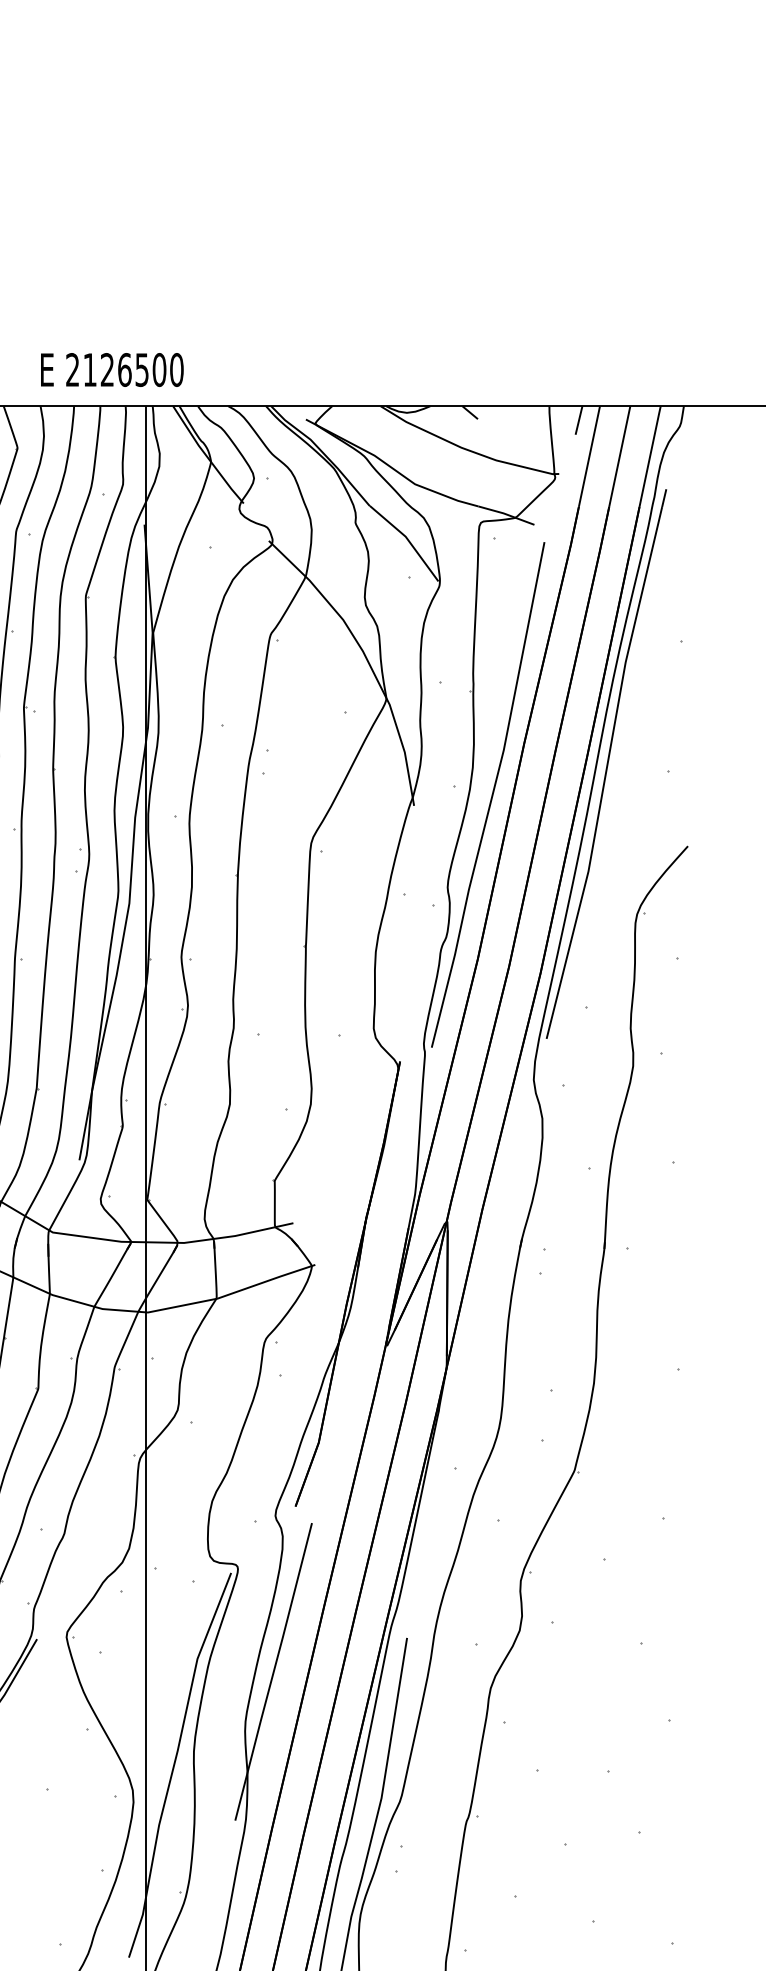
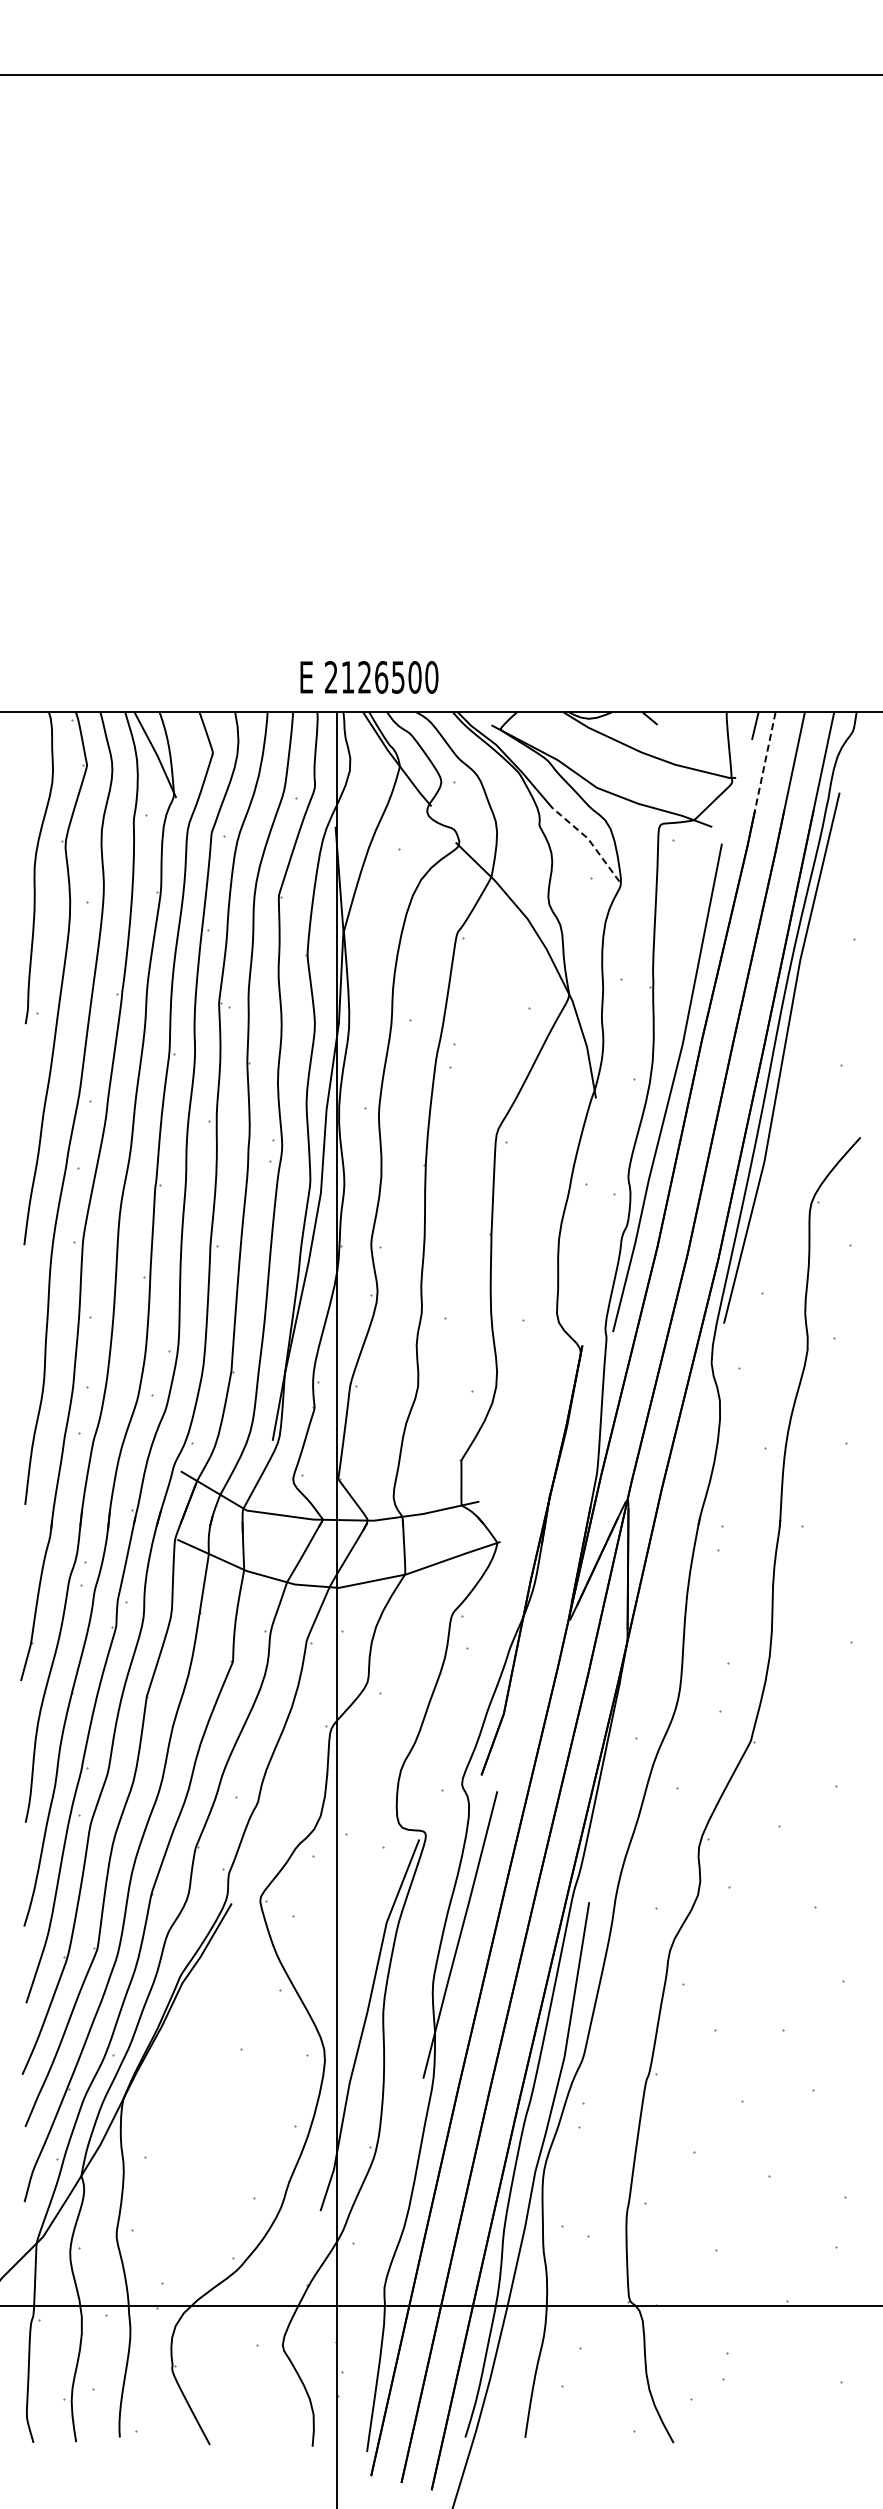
text: (112, 370) -> (369, 677), moved
line: (589, 457) -> (765, 761), solid -> dashed
line: (407, 538) -> (589, 840), solid -> dashed

